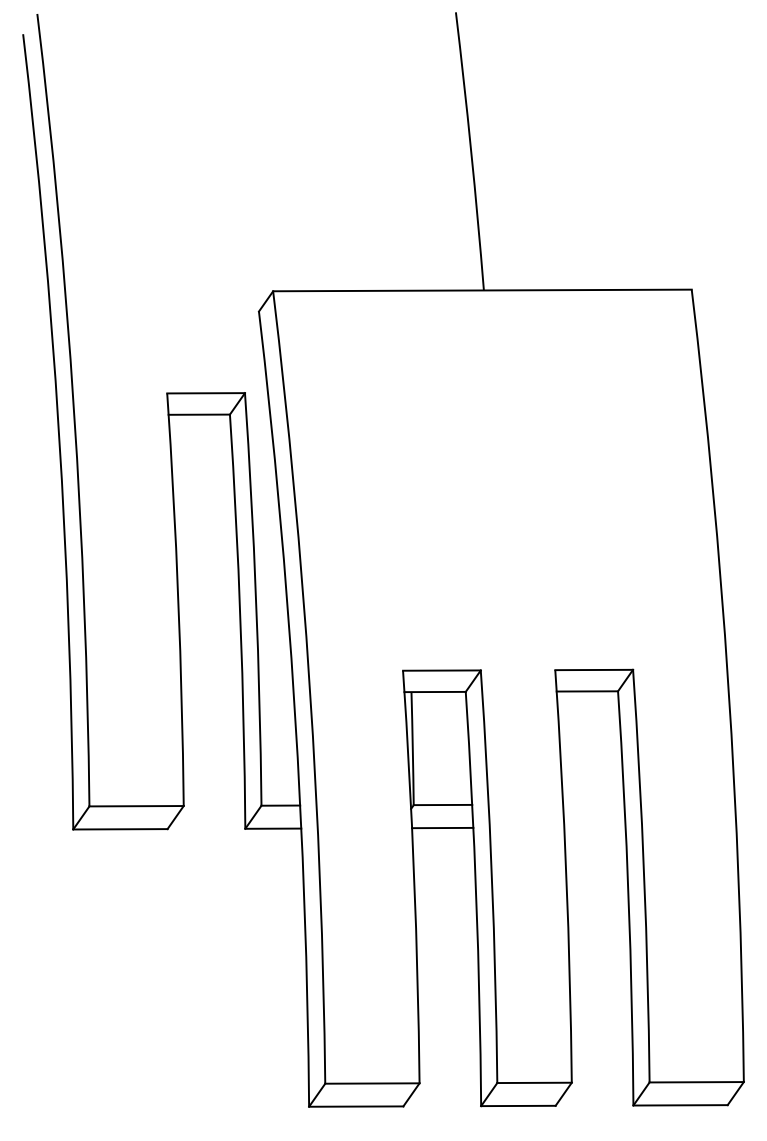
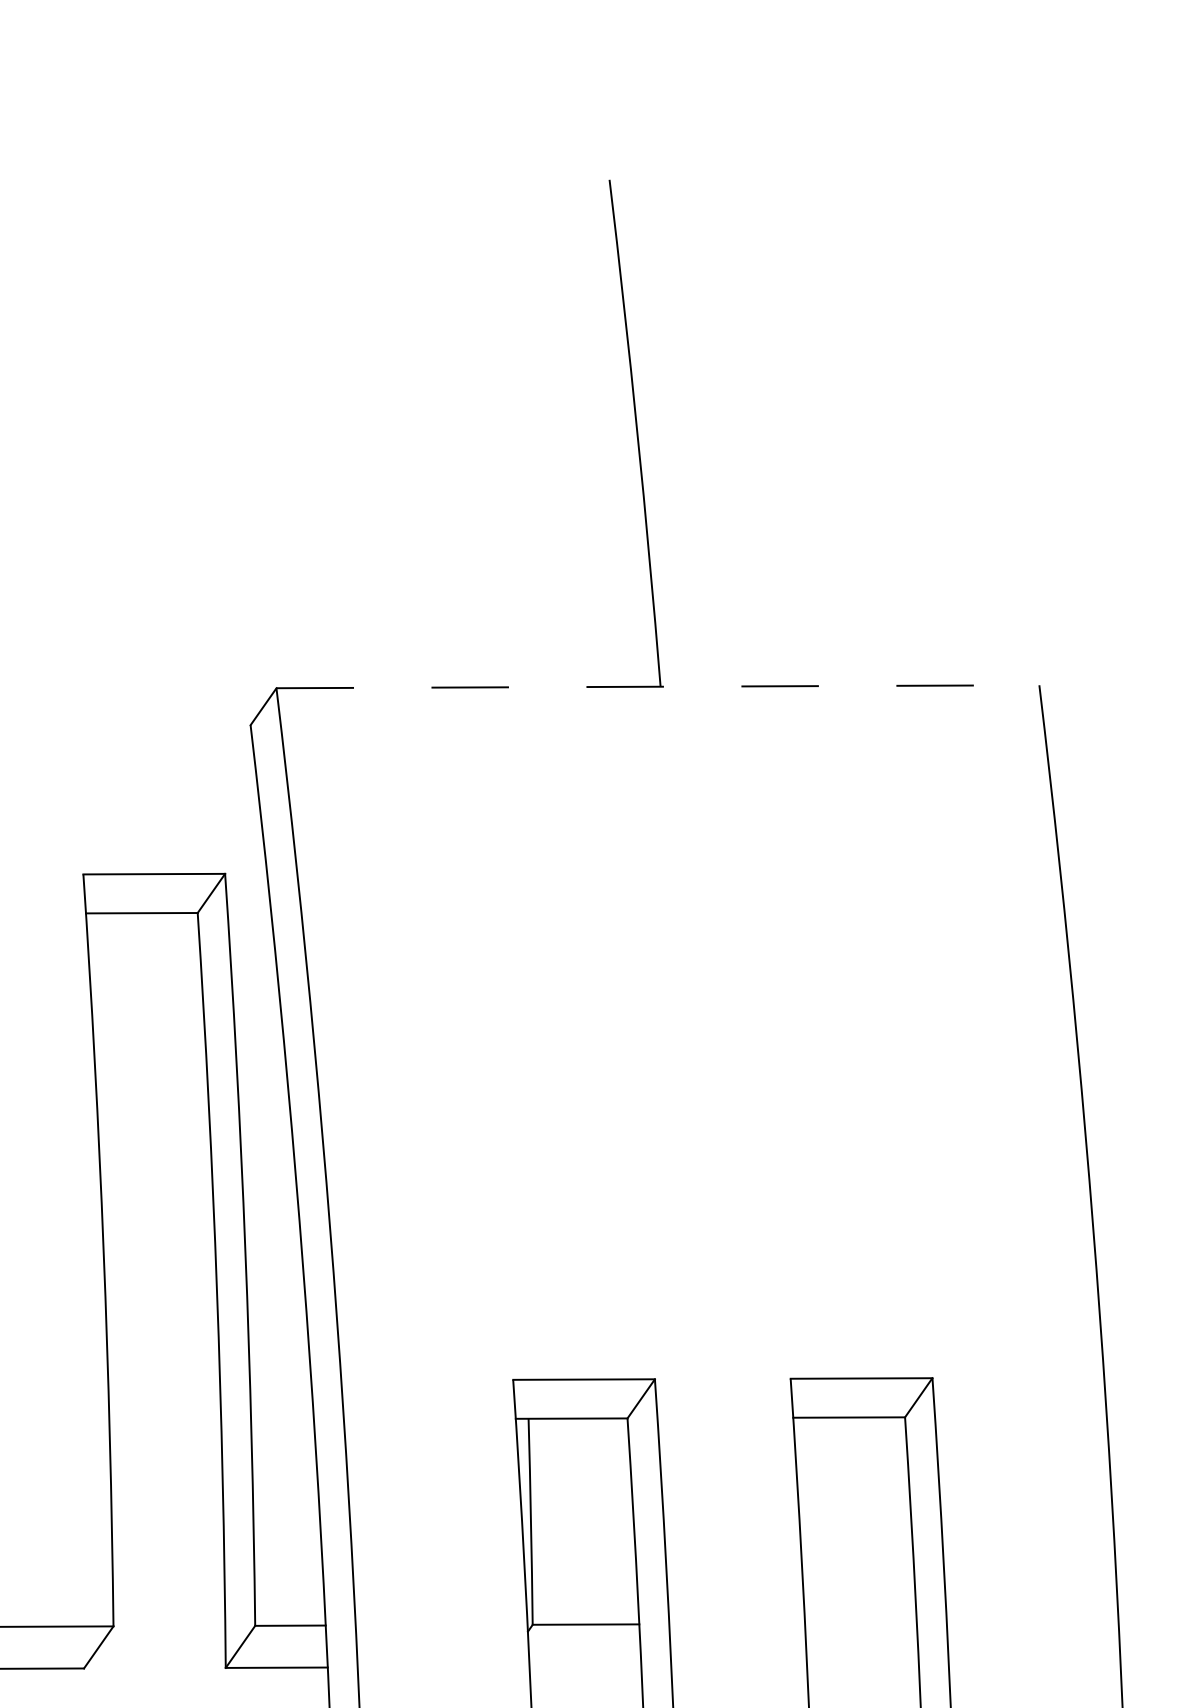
line: (482, 290) -> (658, 686), solid -> dashed
line: (442, 827) -> (585, 1665), removed

